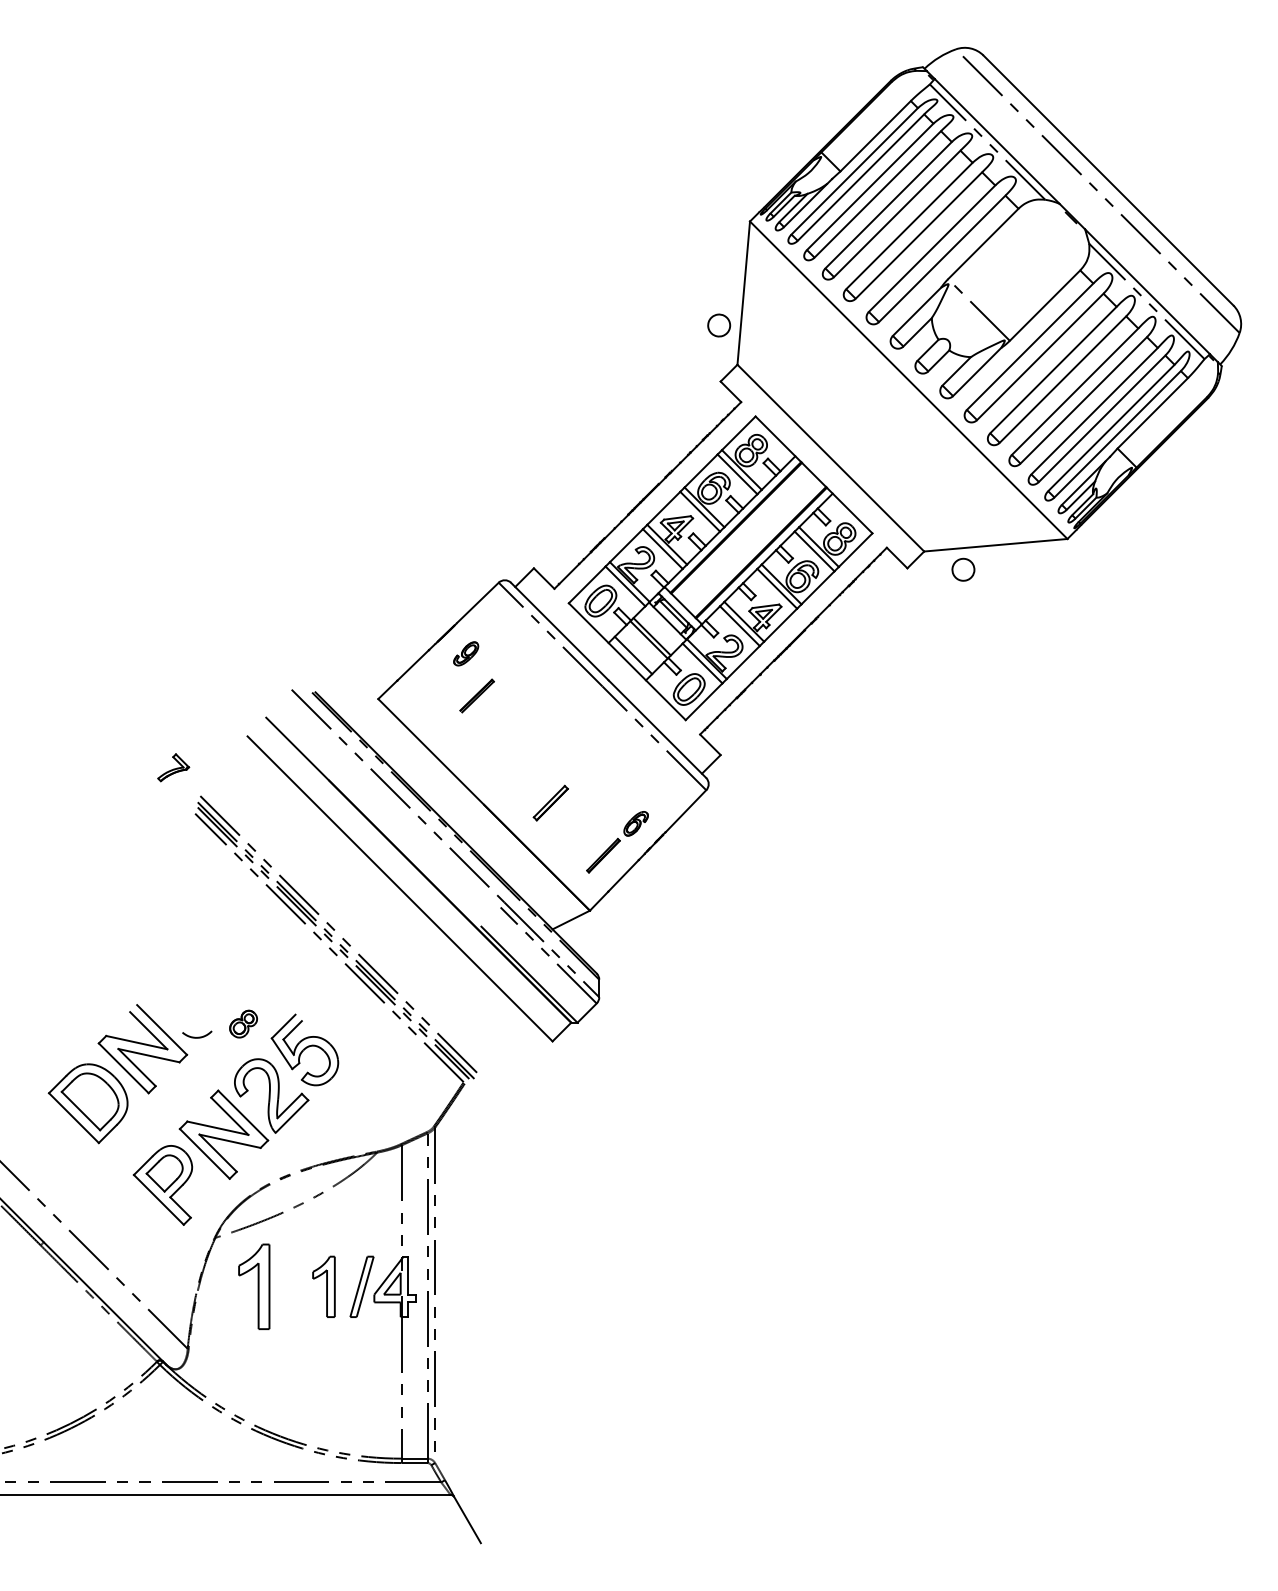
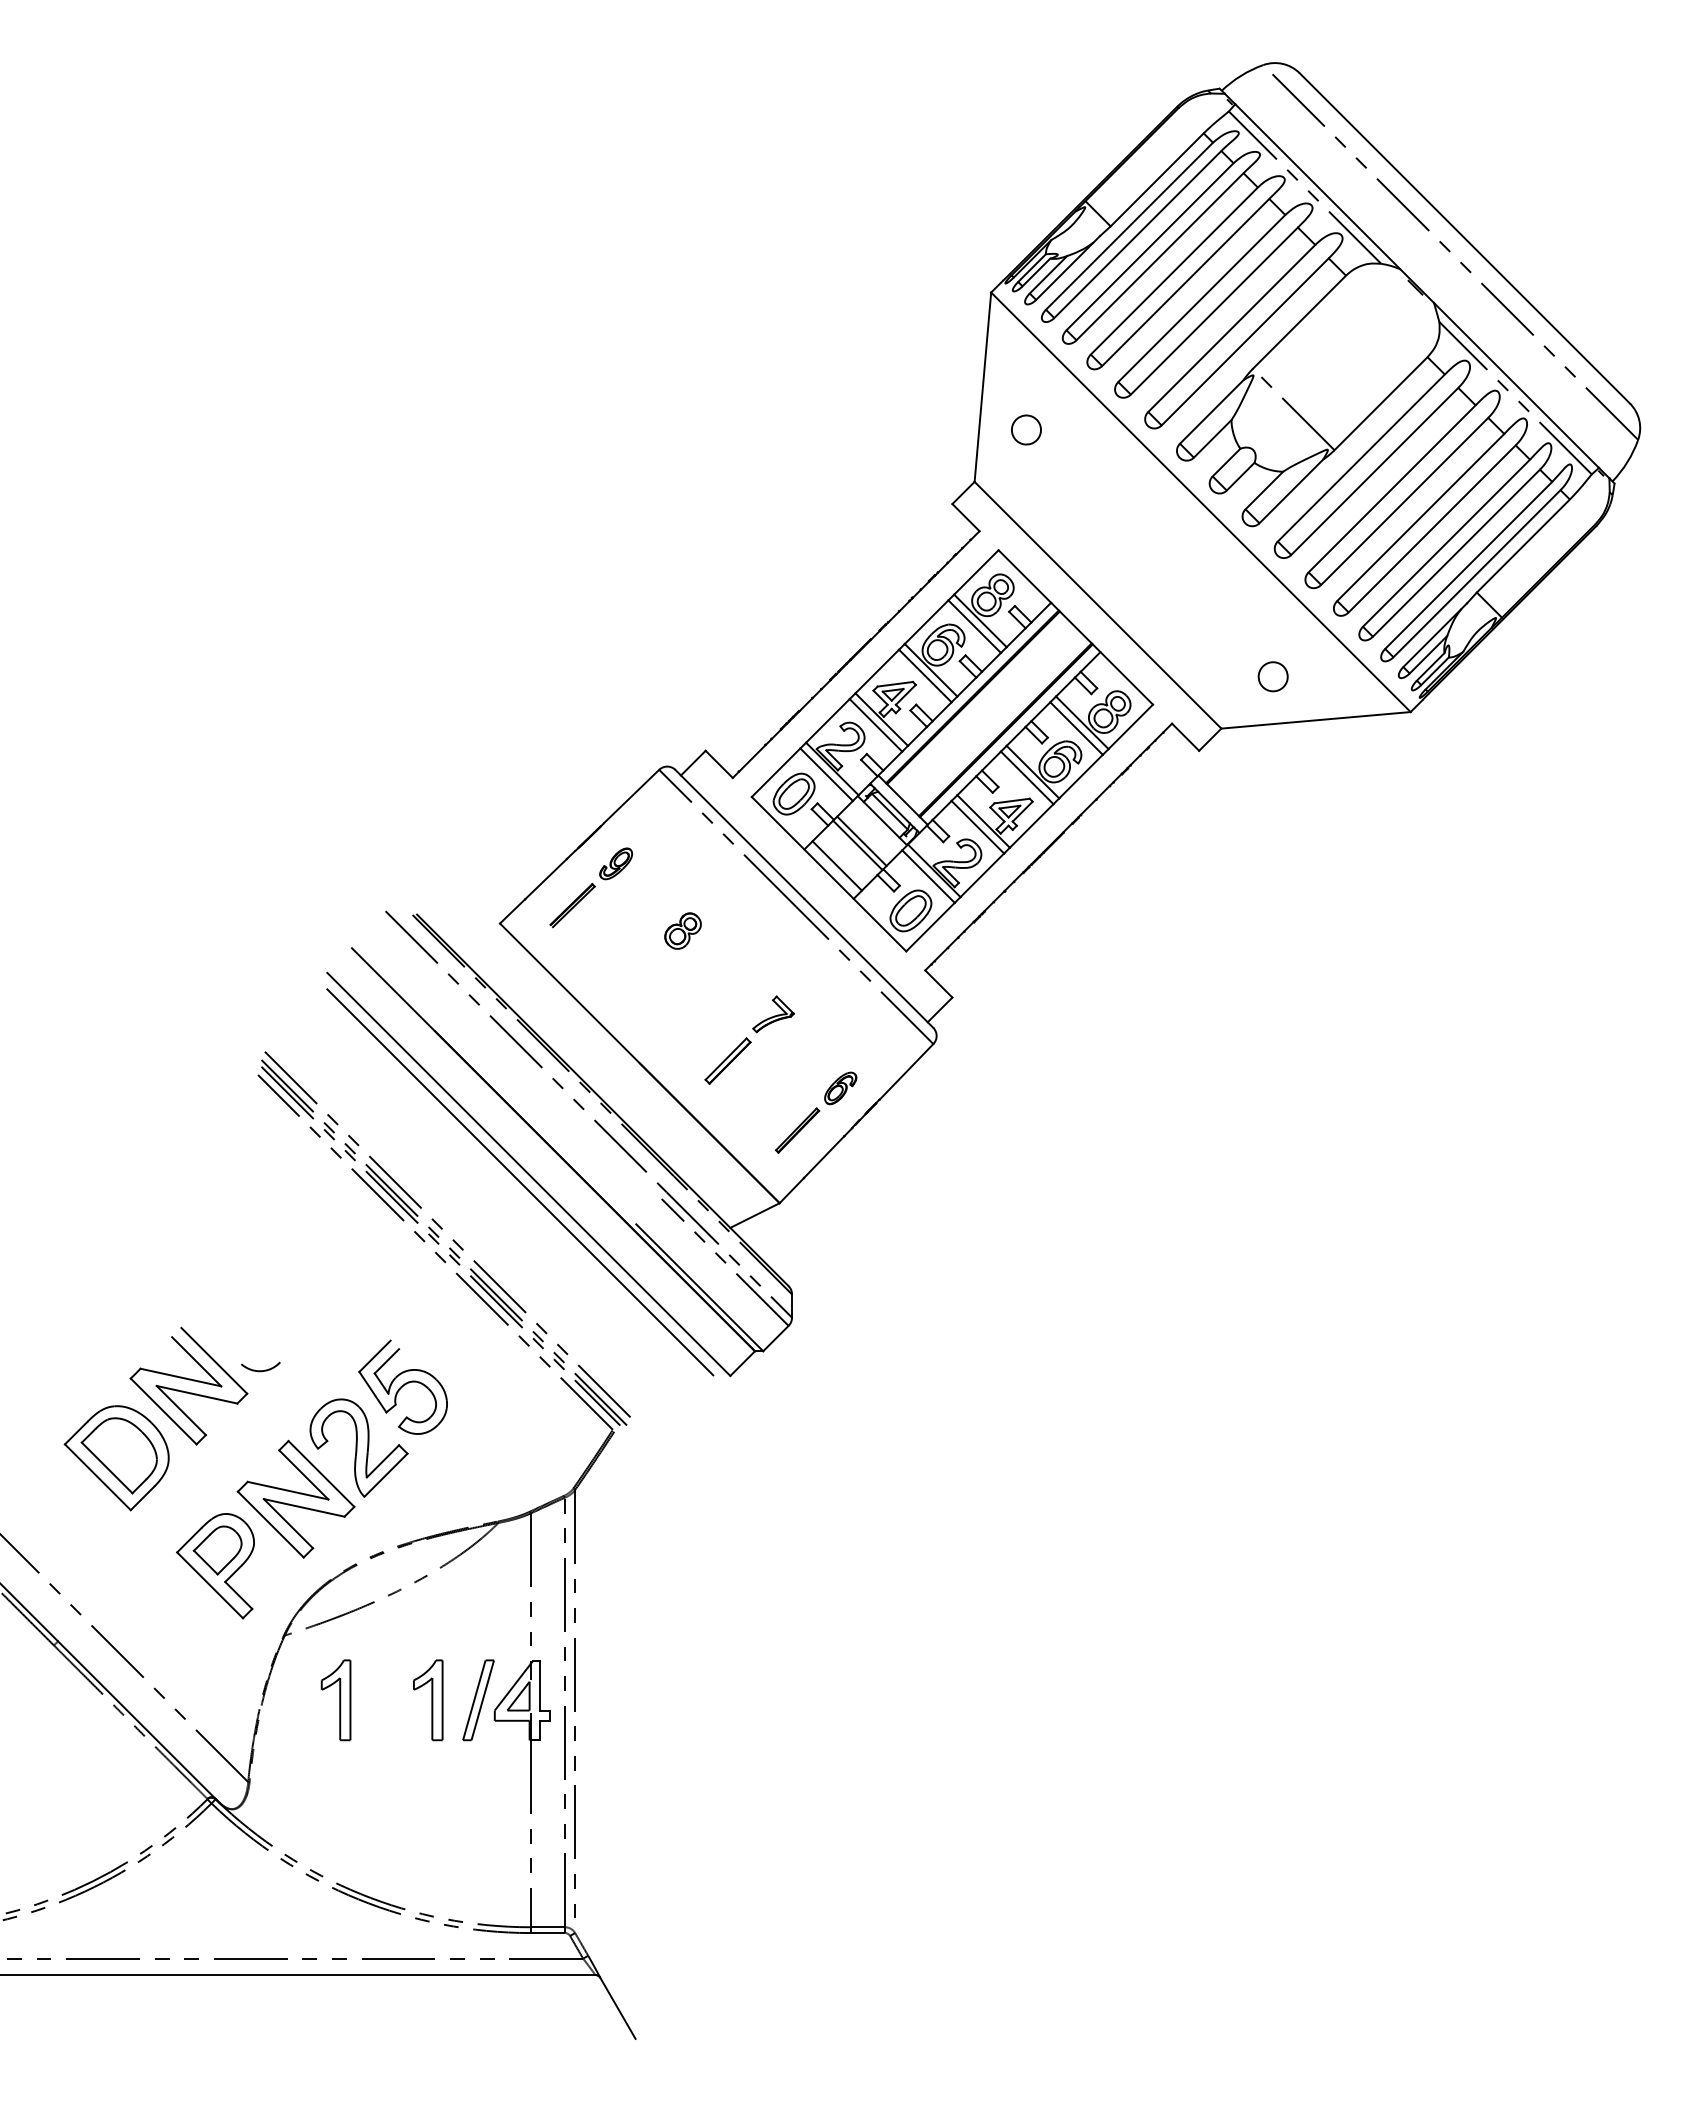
part: (719, 325) -> (1026, 429), moved
part: (962, 569) -> (1272, 676), moved
part: (477, 695) -> (572, 905), moved
part: (173, 767) -> (773, 1014), moved
line: (393, 895) -> (520, 1182), added
part: (243, 1023) -> (682, 930), moved
part: (253, 1287) -> (335, 1700), size x0.71

